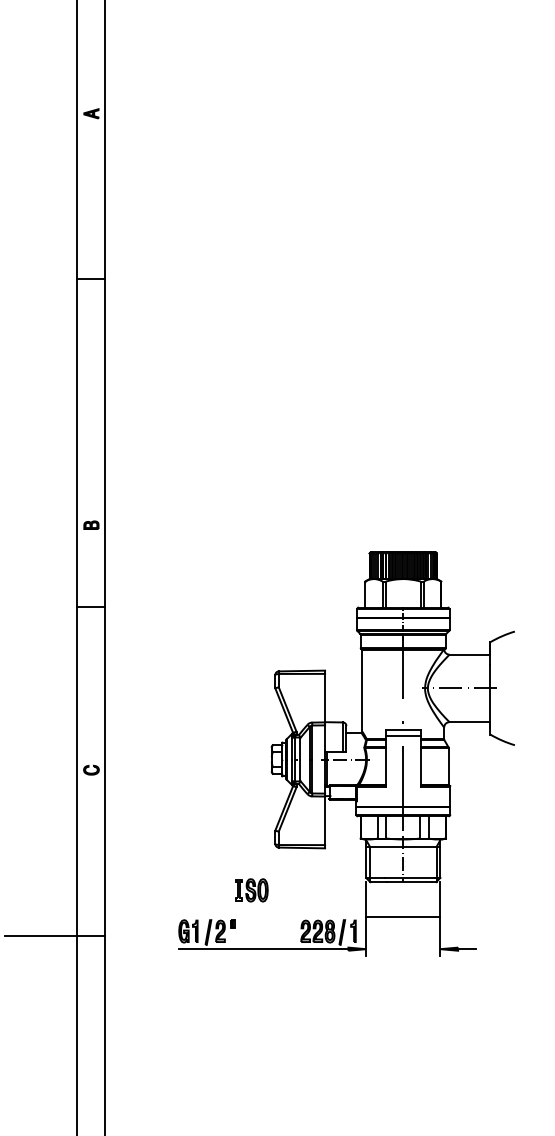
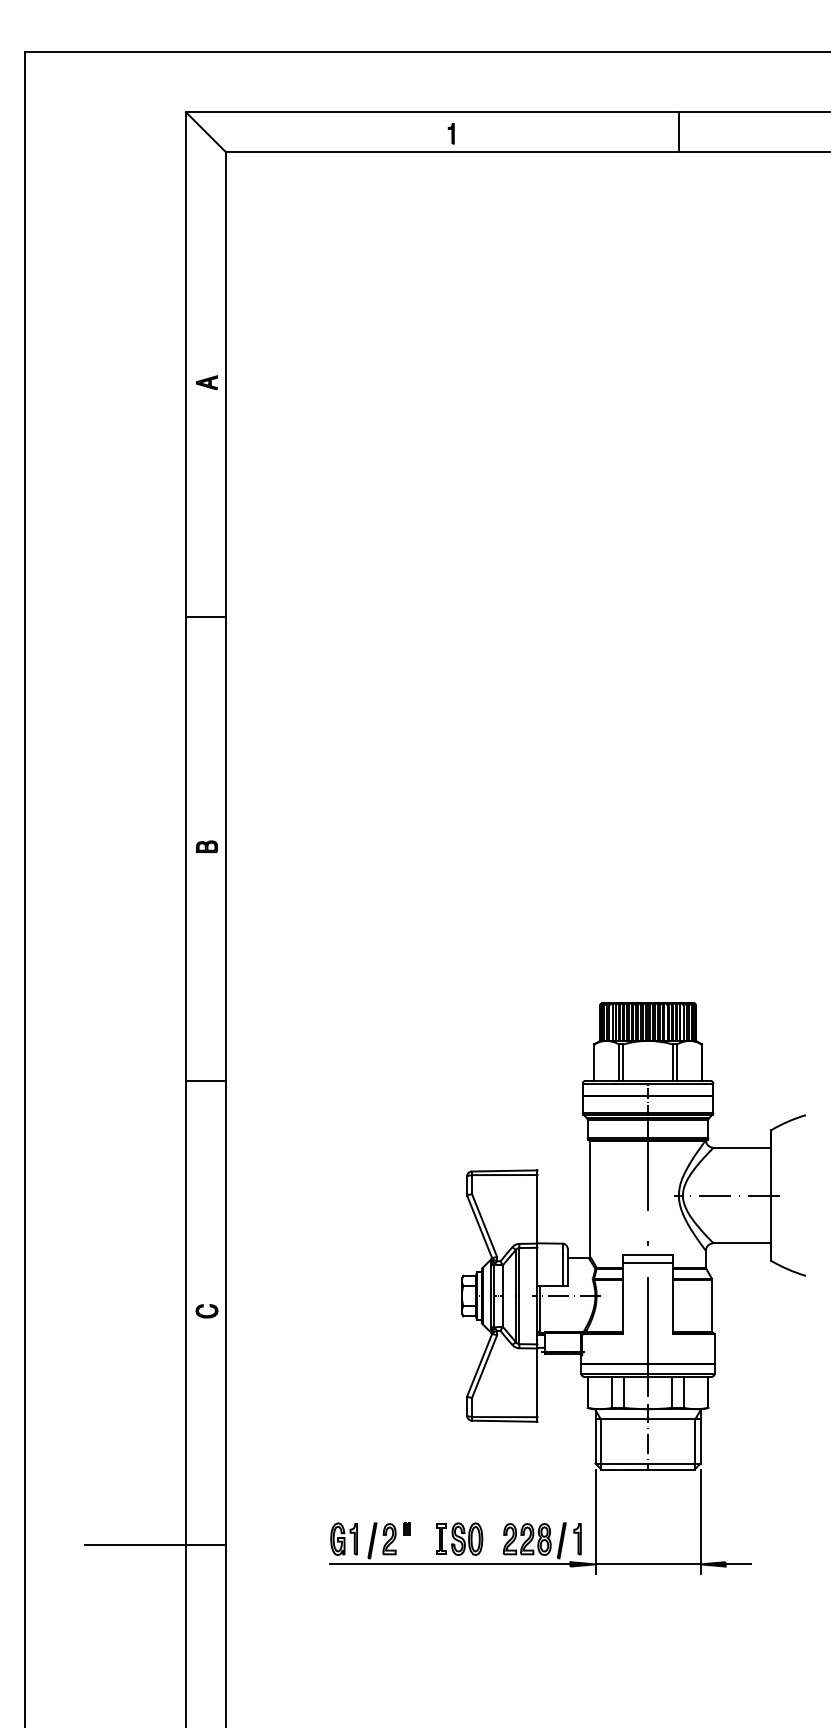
part: (91, 525) -> (206, 846), moved
part: (251, 889) -> (459, 1538), moved
line: (402, 917) -> (647, 1564), moved

